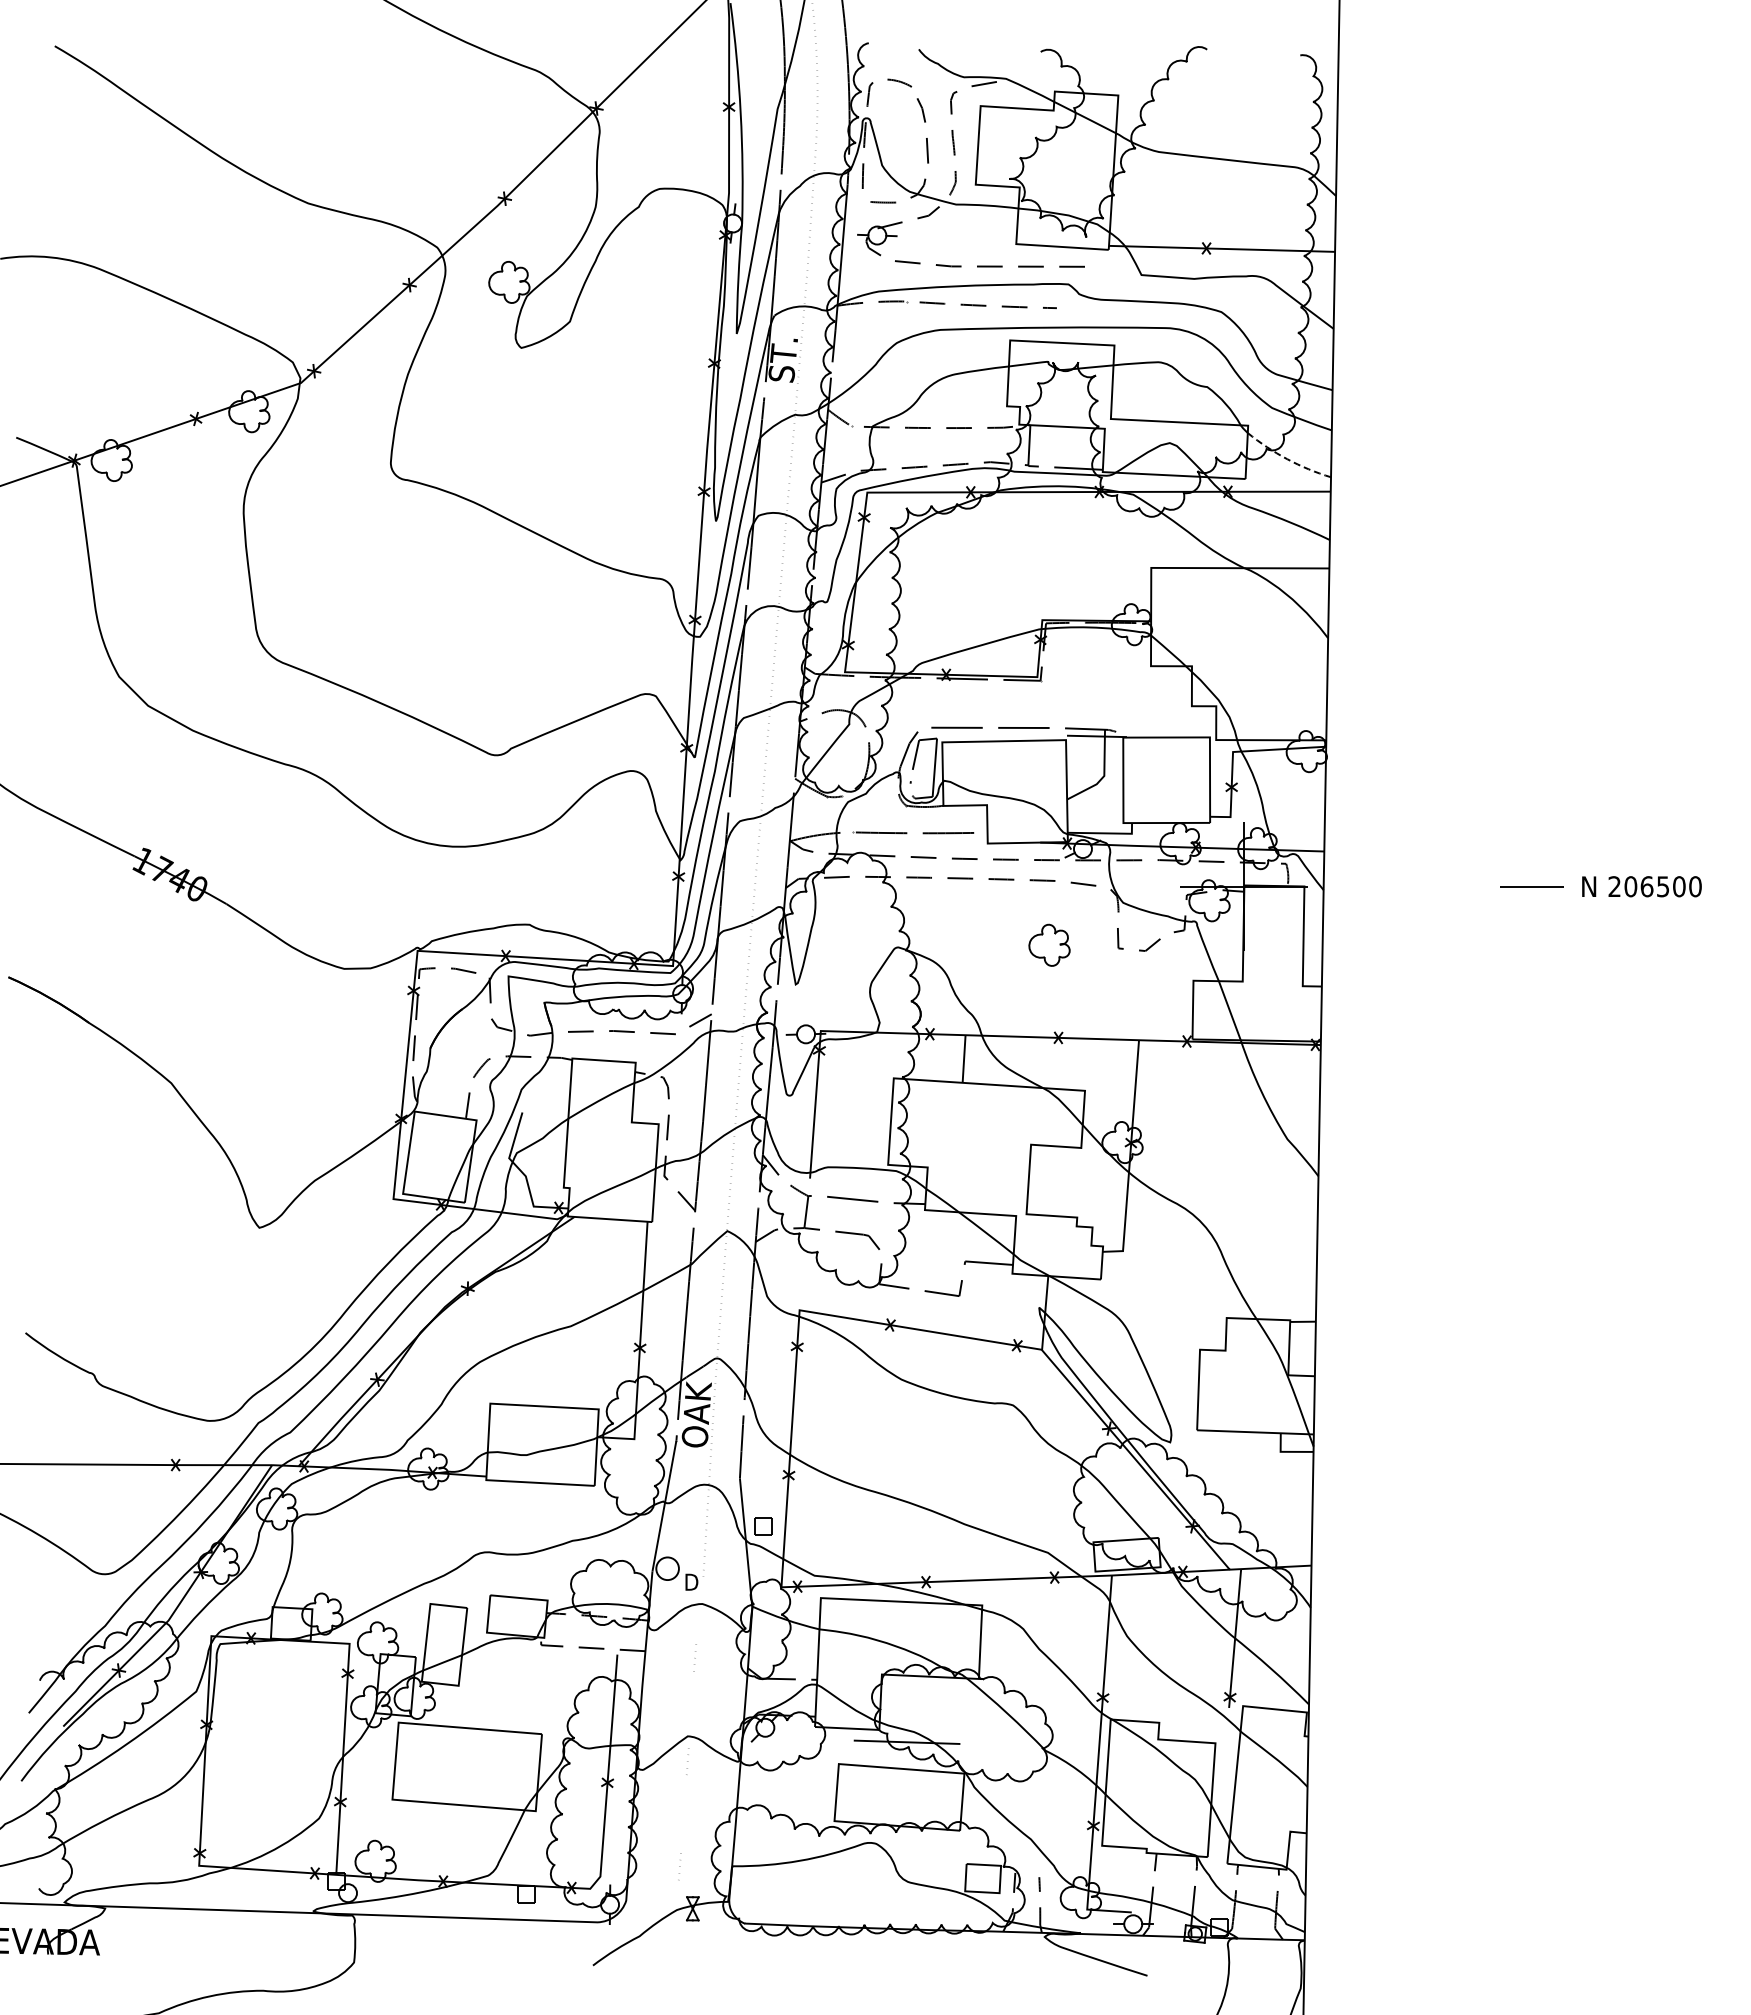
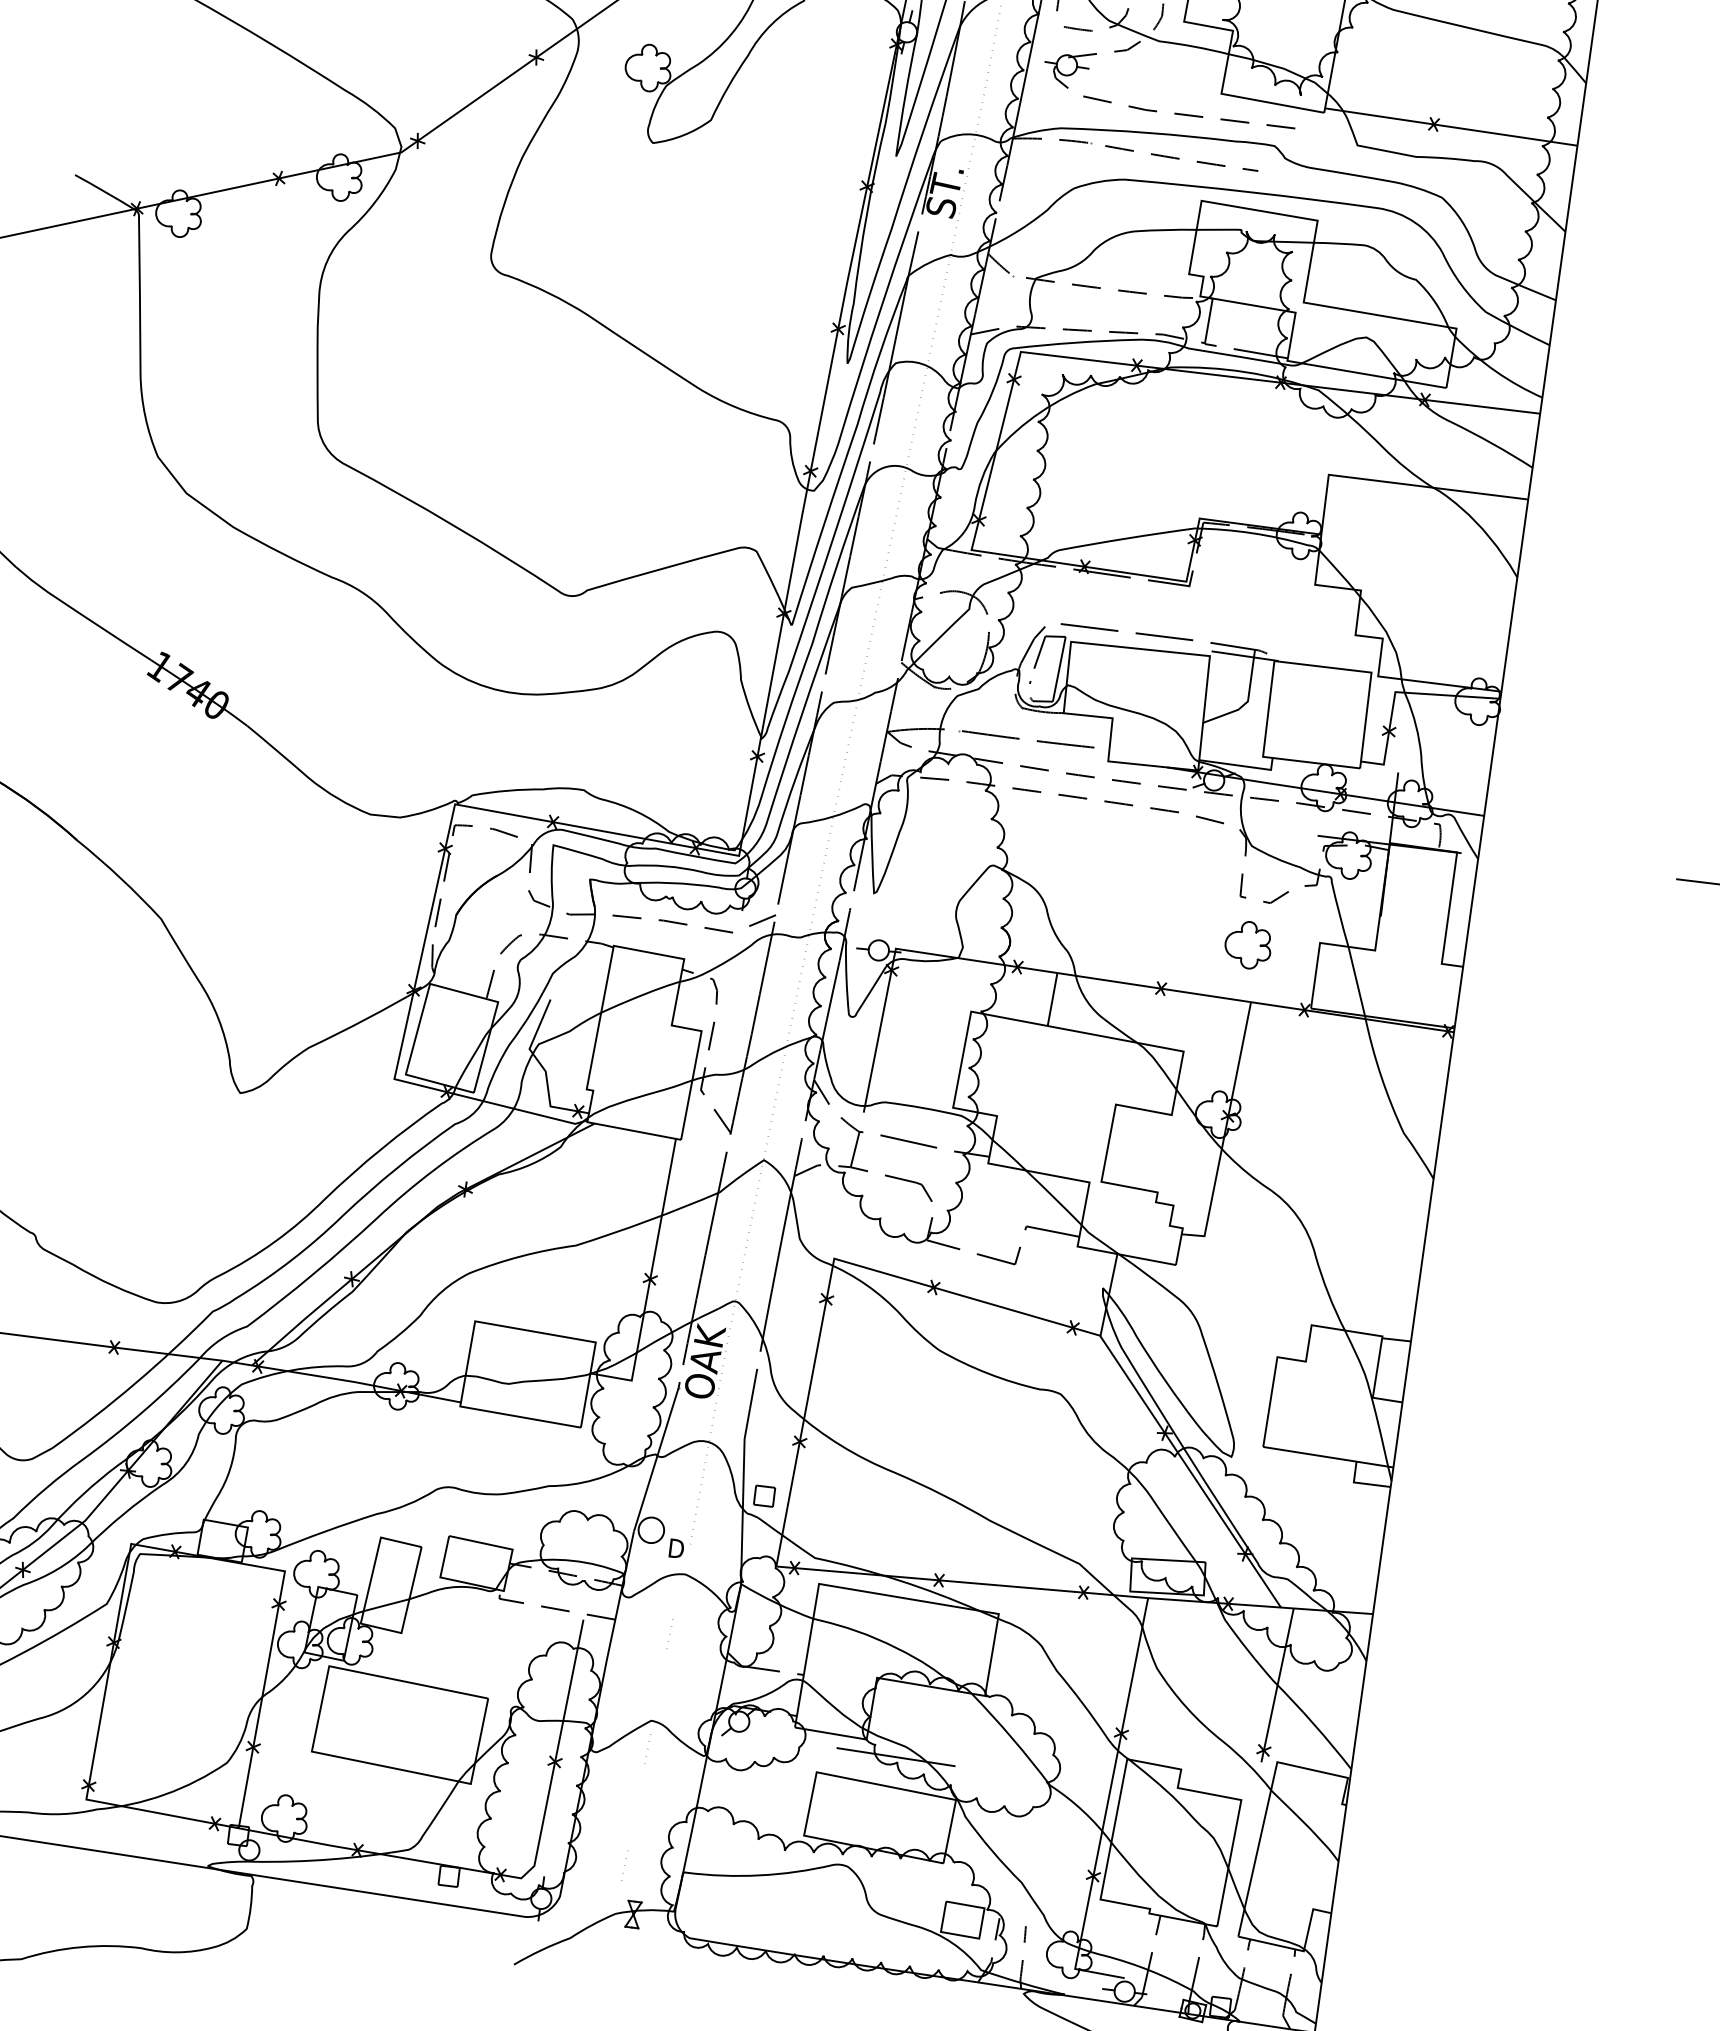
line: (1287, 459) -> (1496, 371), dashed -> solid
part: (1049, 944) -> (1248, 944), moved

